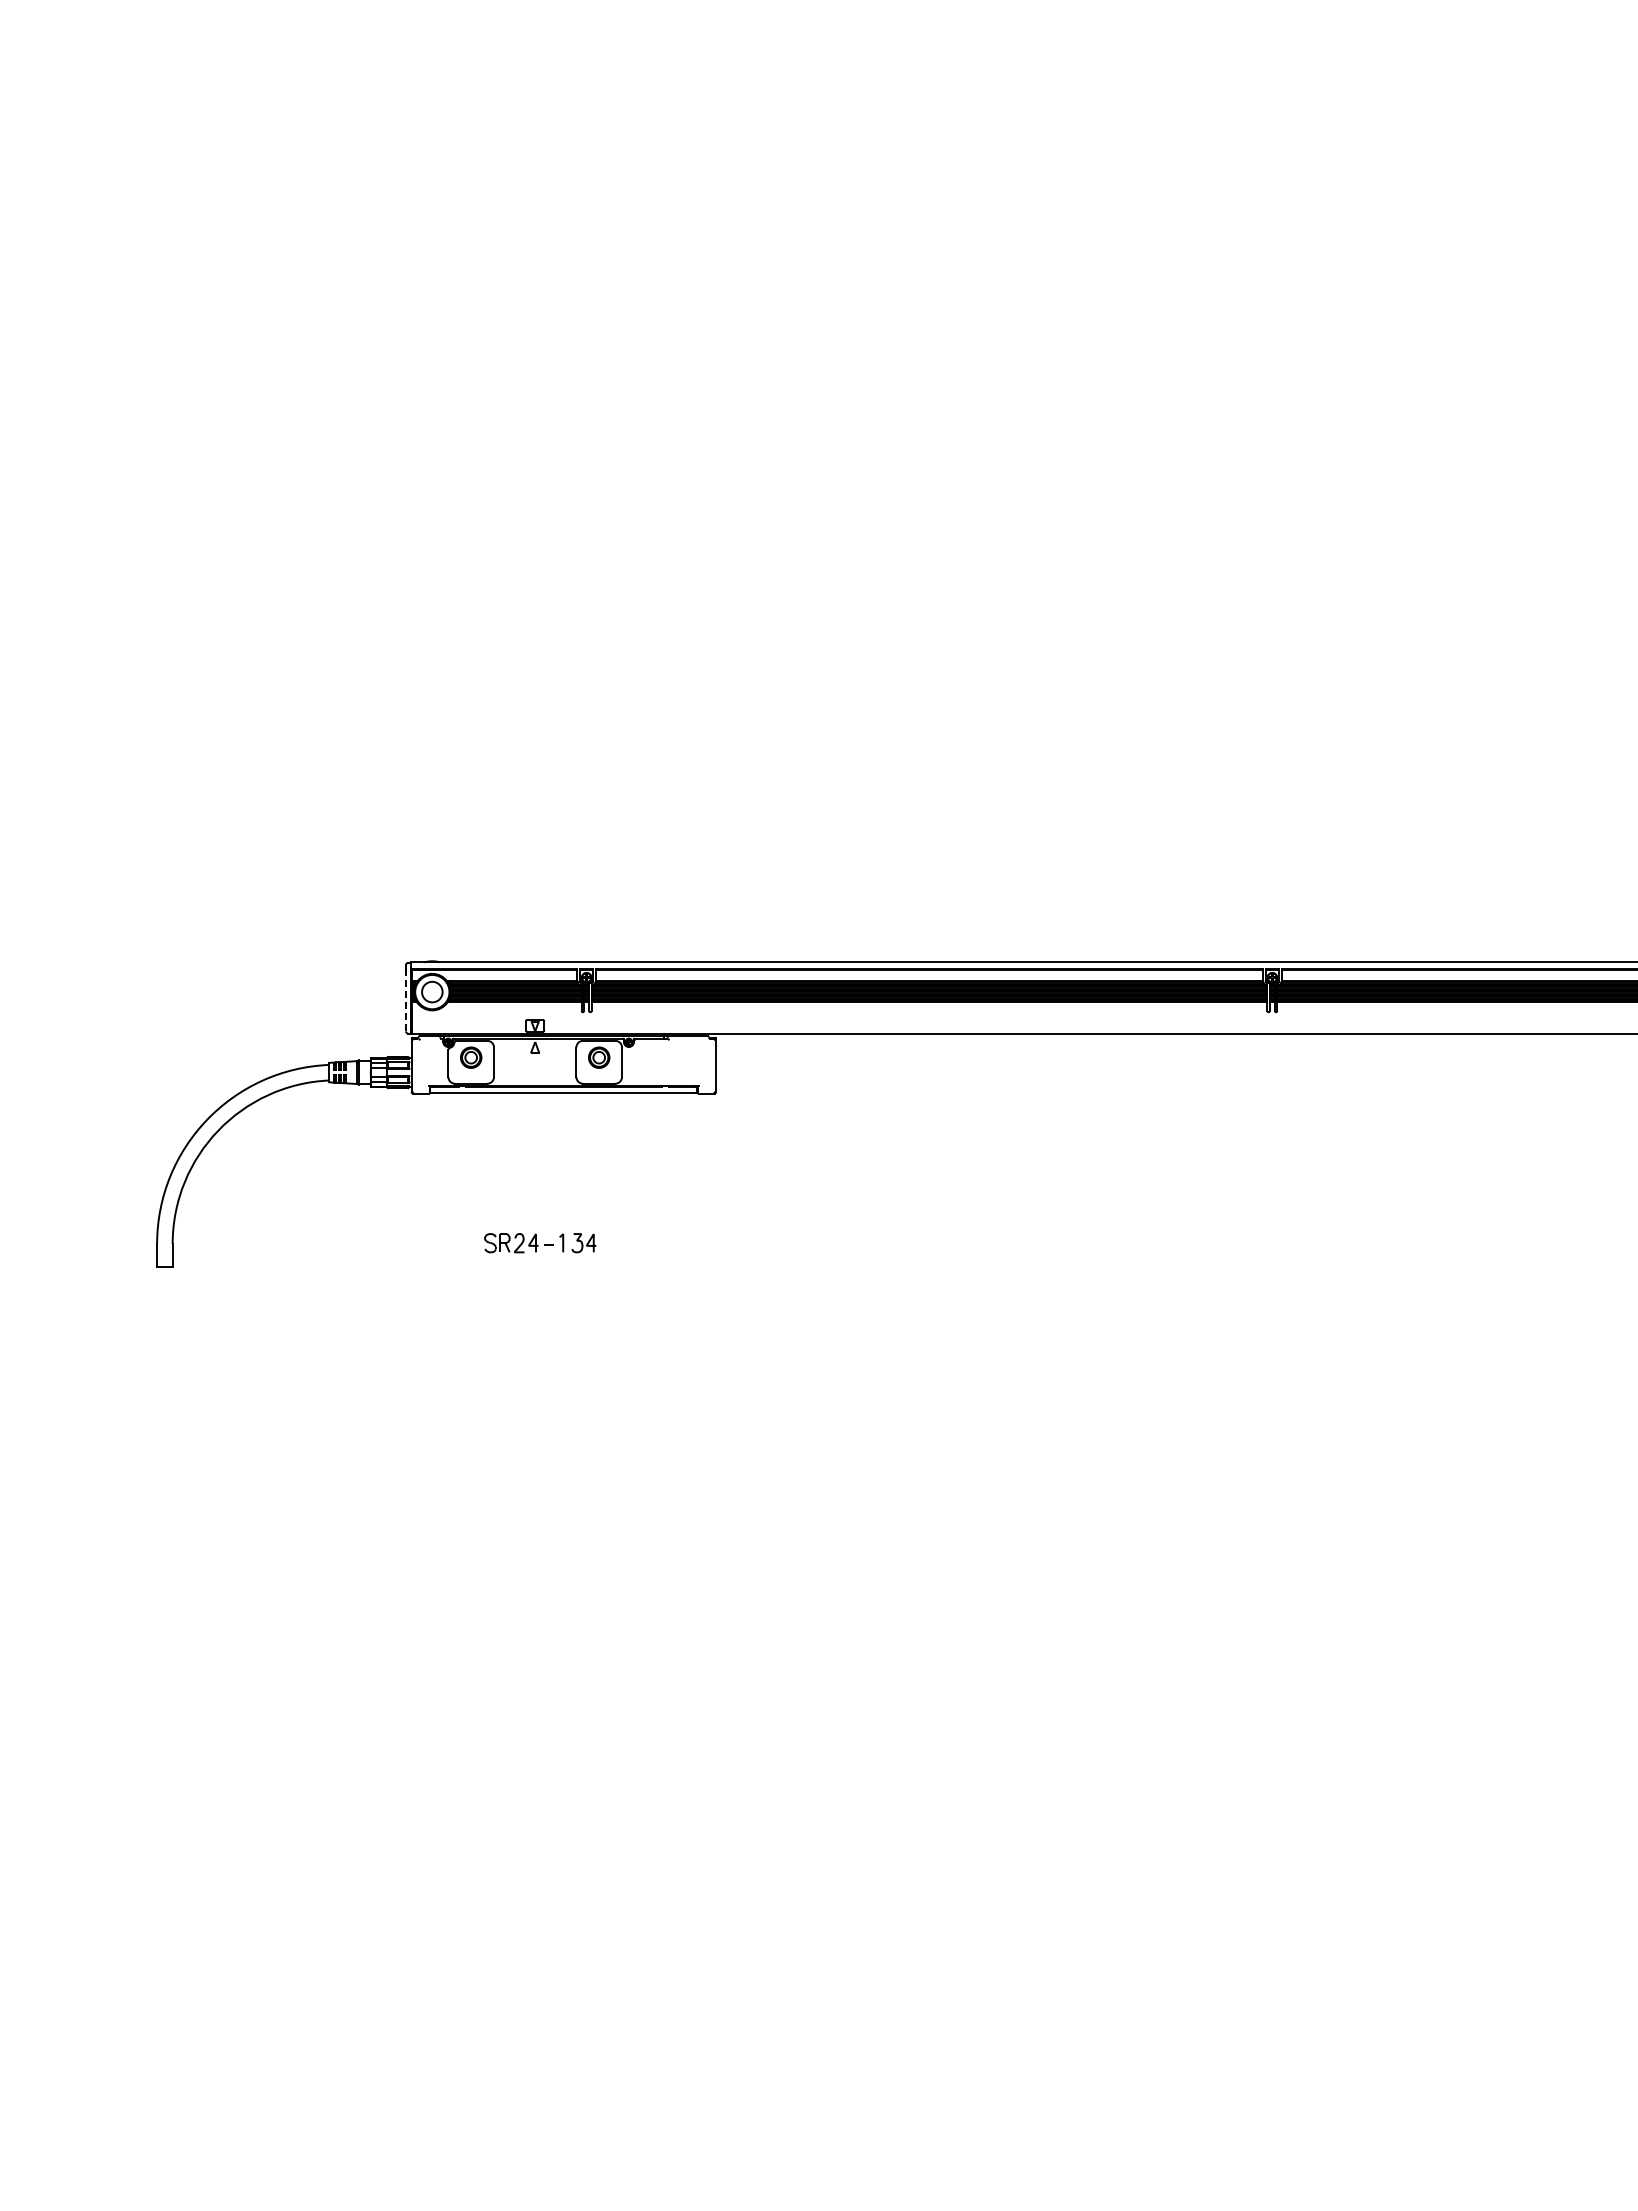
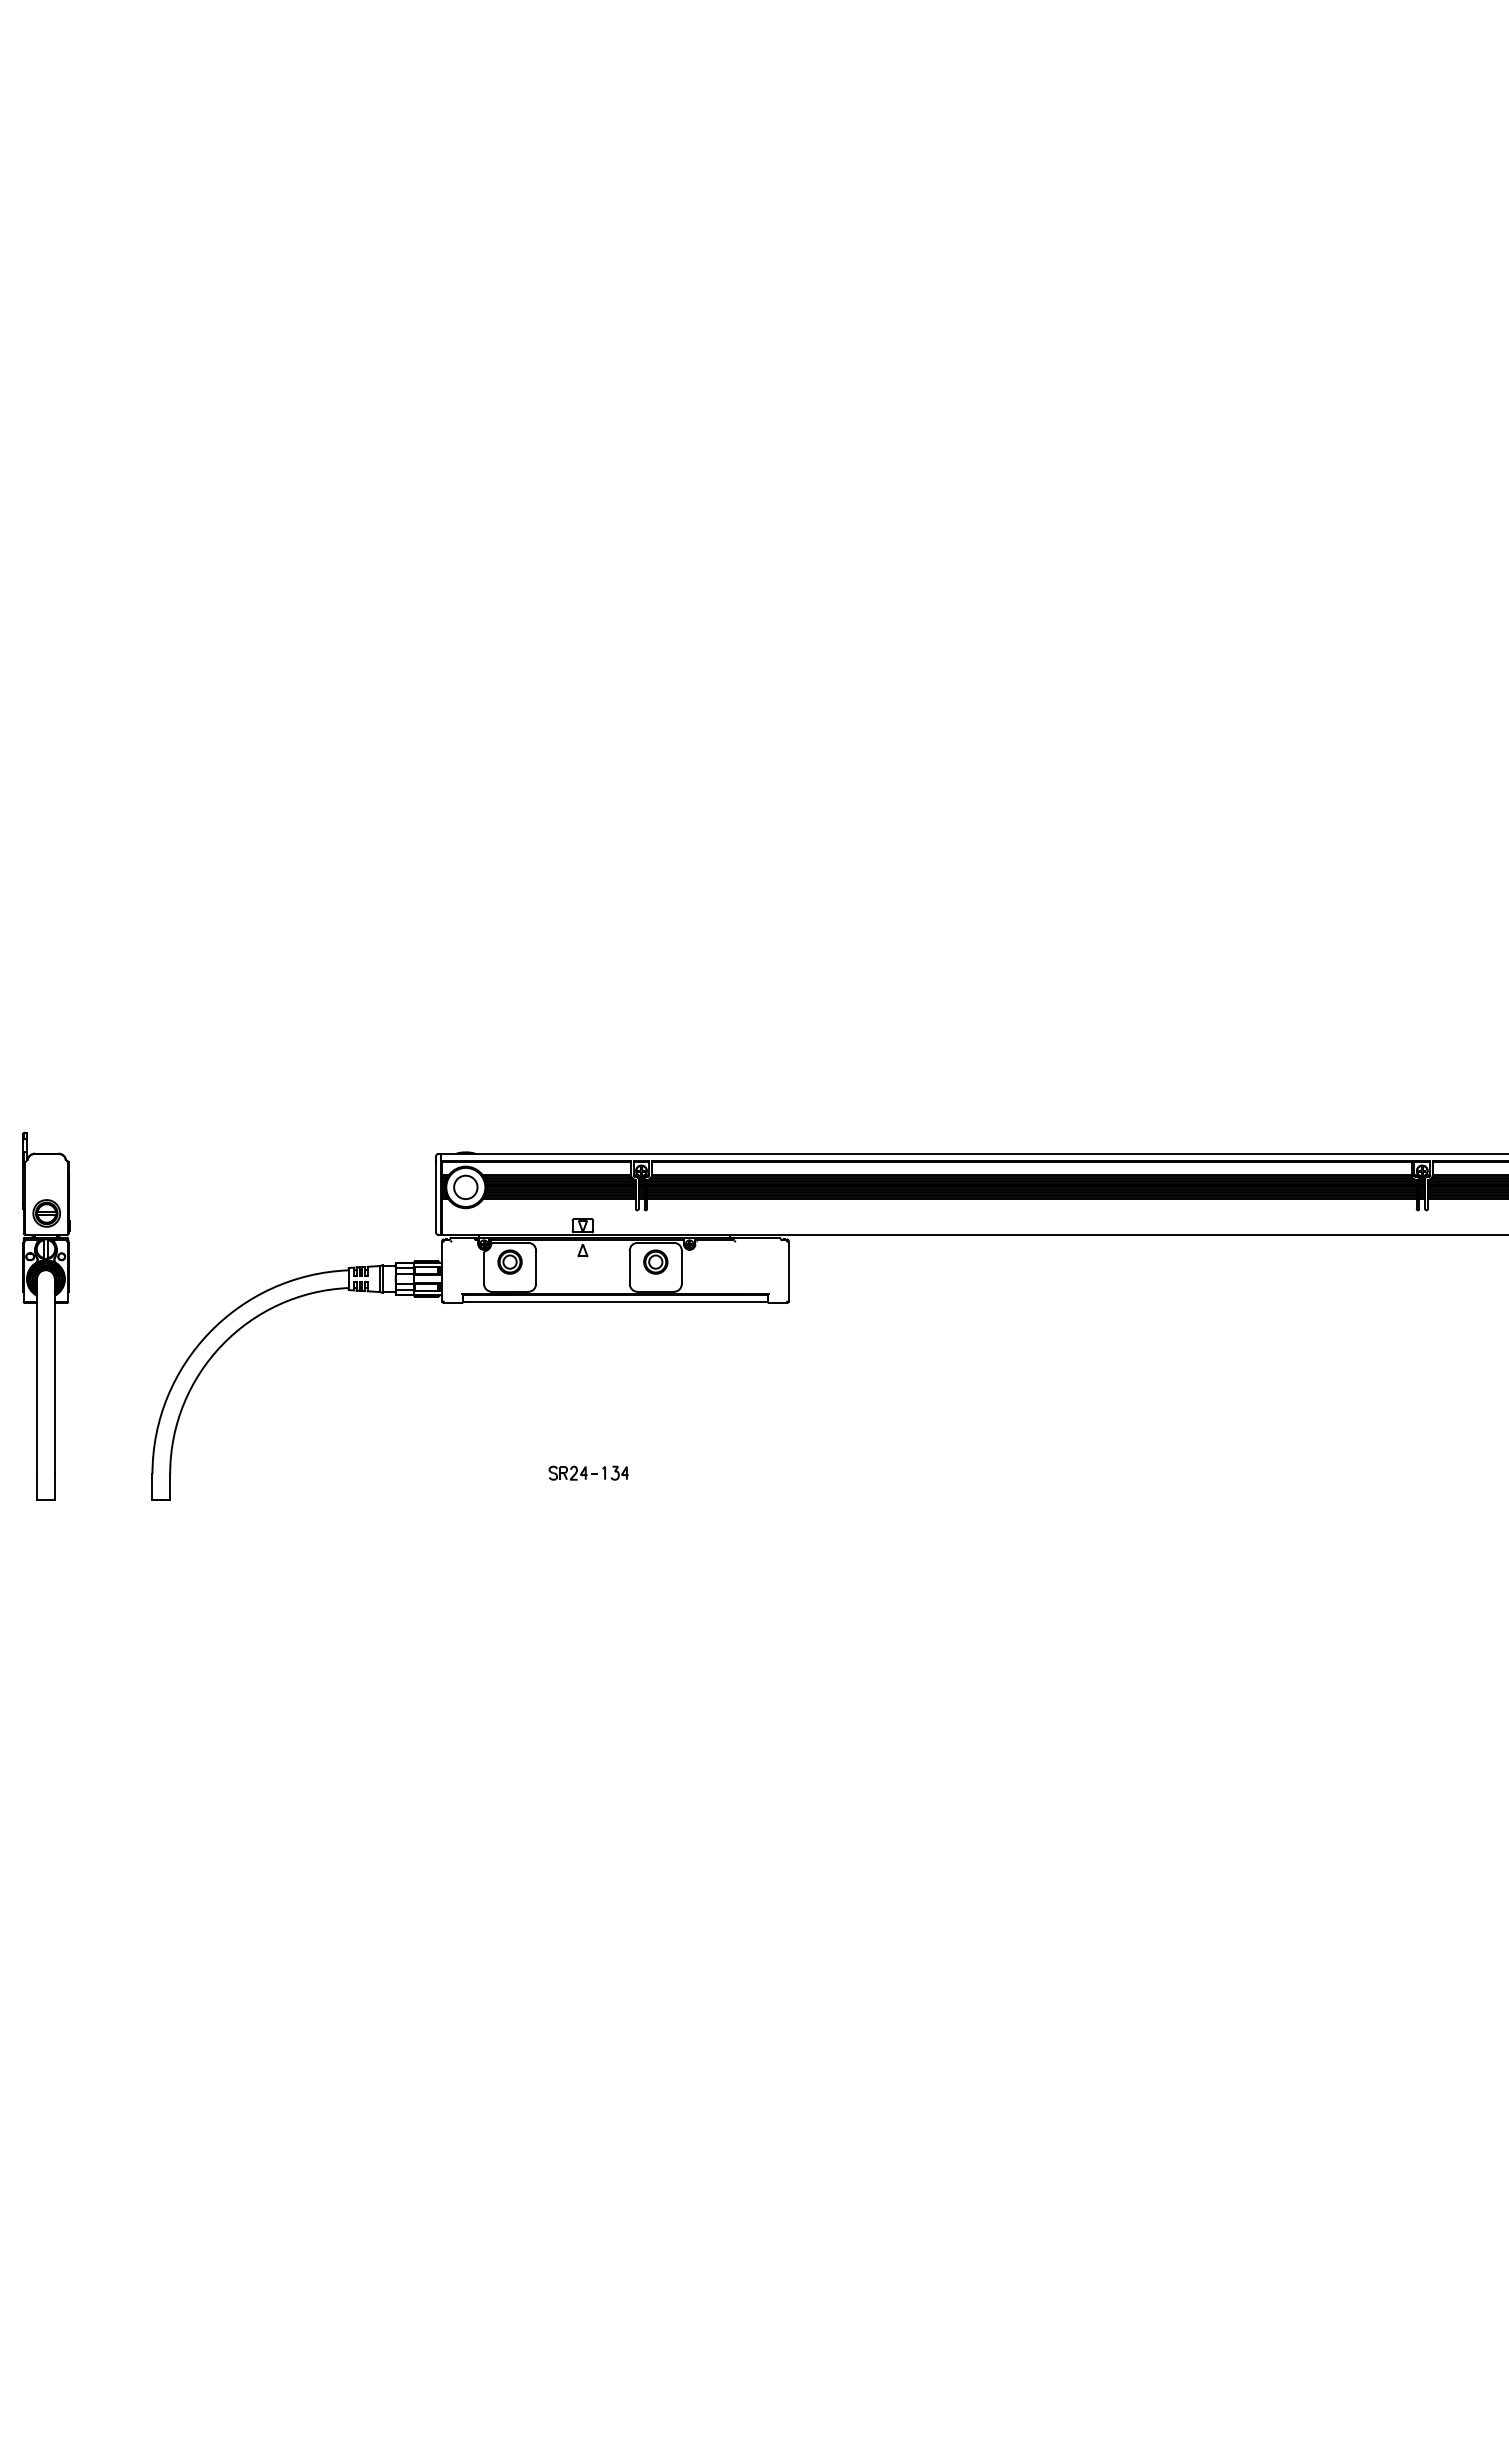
line: (406, 1000) -> (436, 1196), dashed -> solid
part: (63, 1105) -> (45, 1316), added
part: (540, 1242) -> (588, 1472), size x0.62

